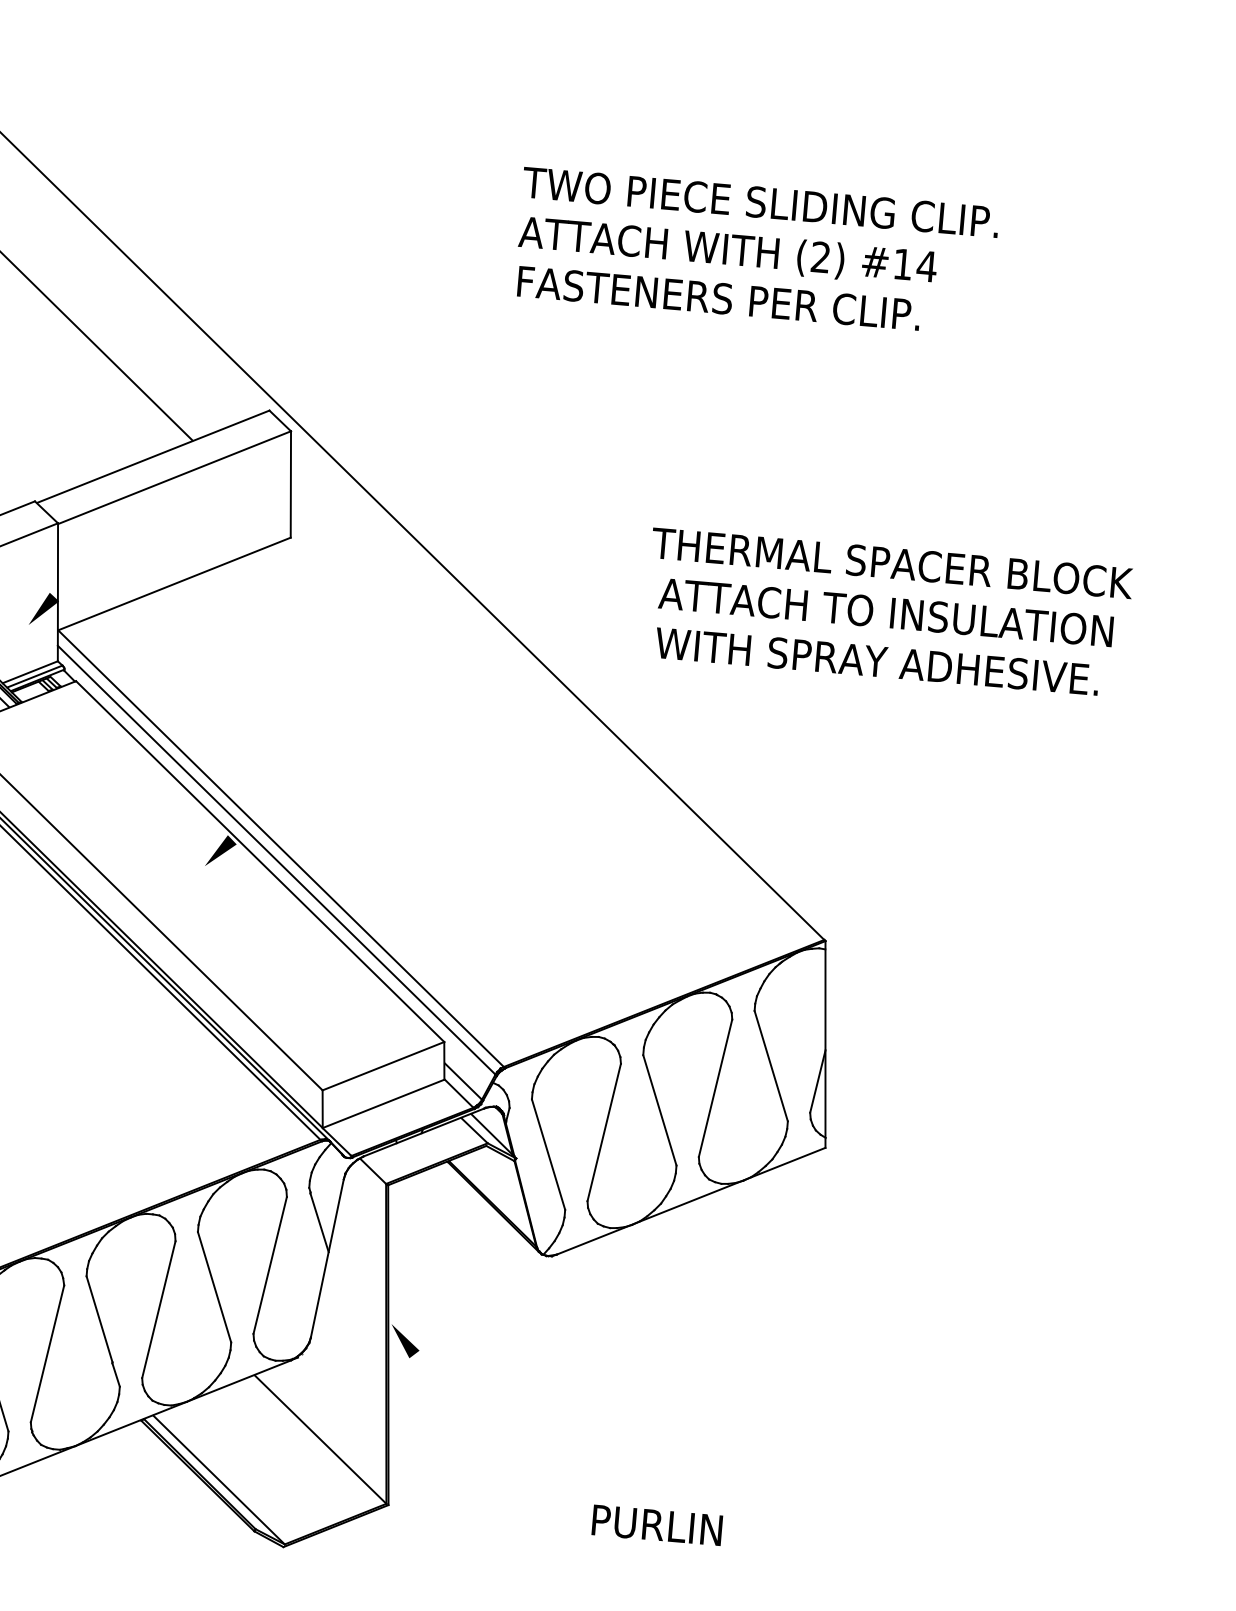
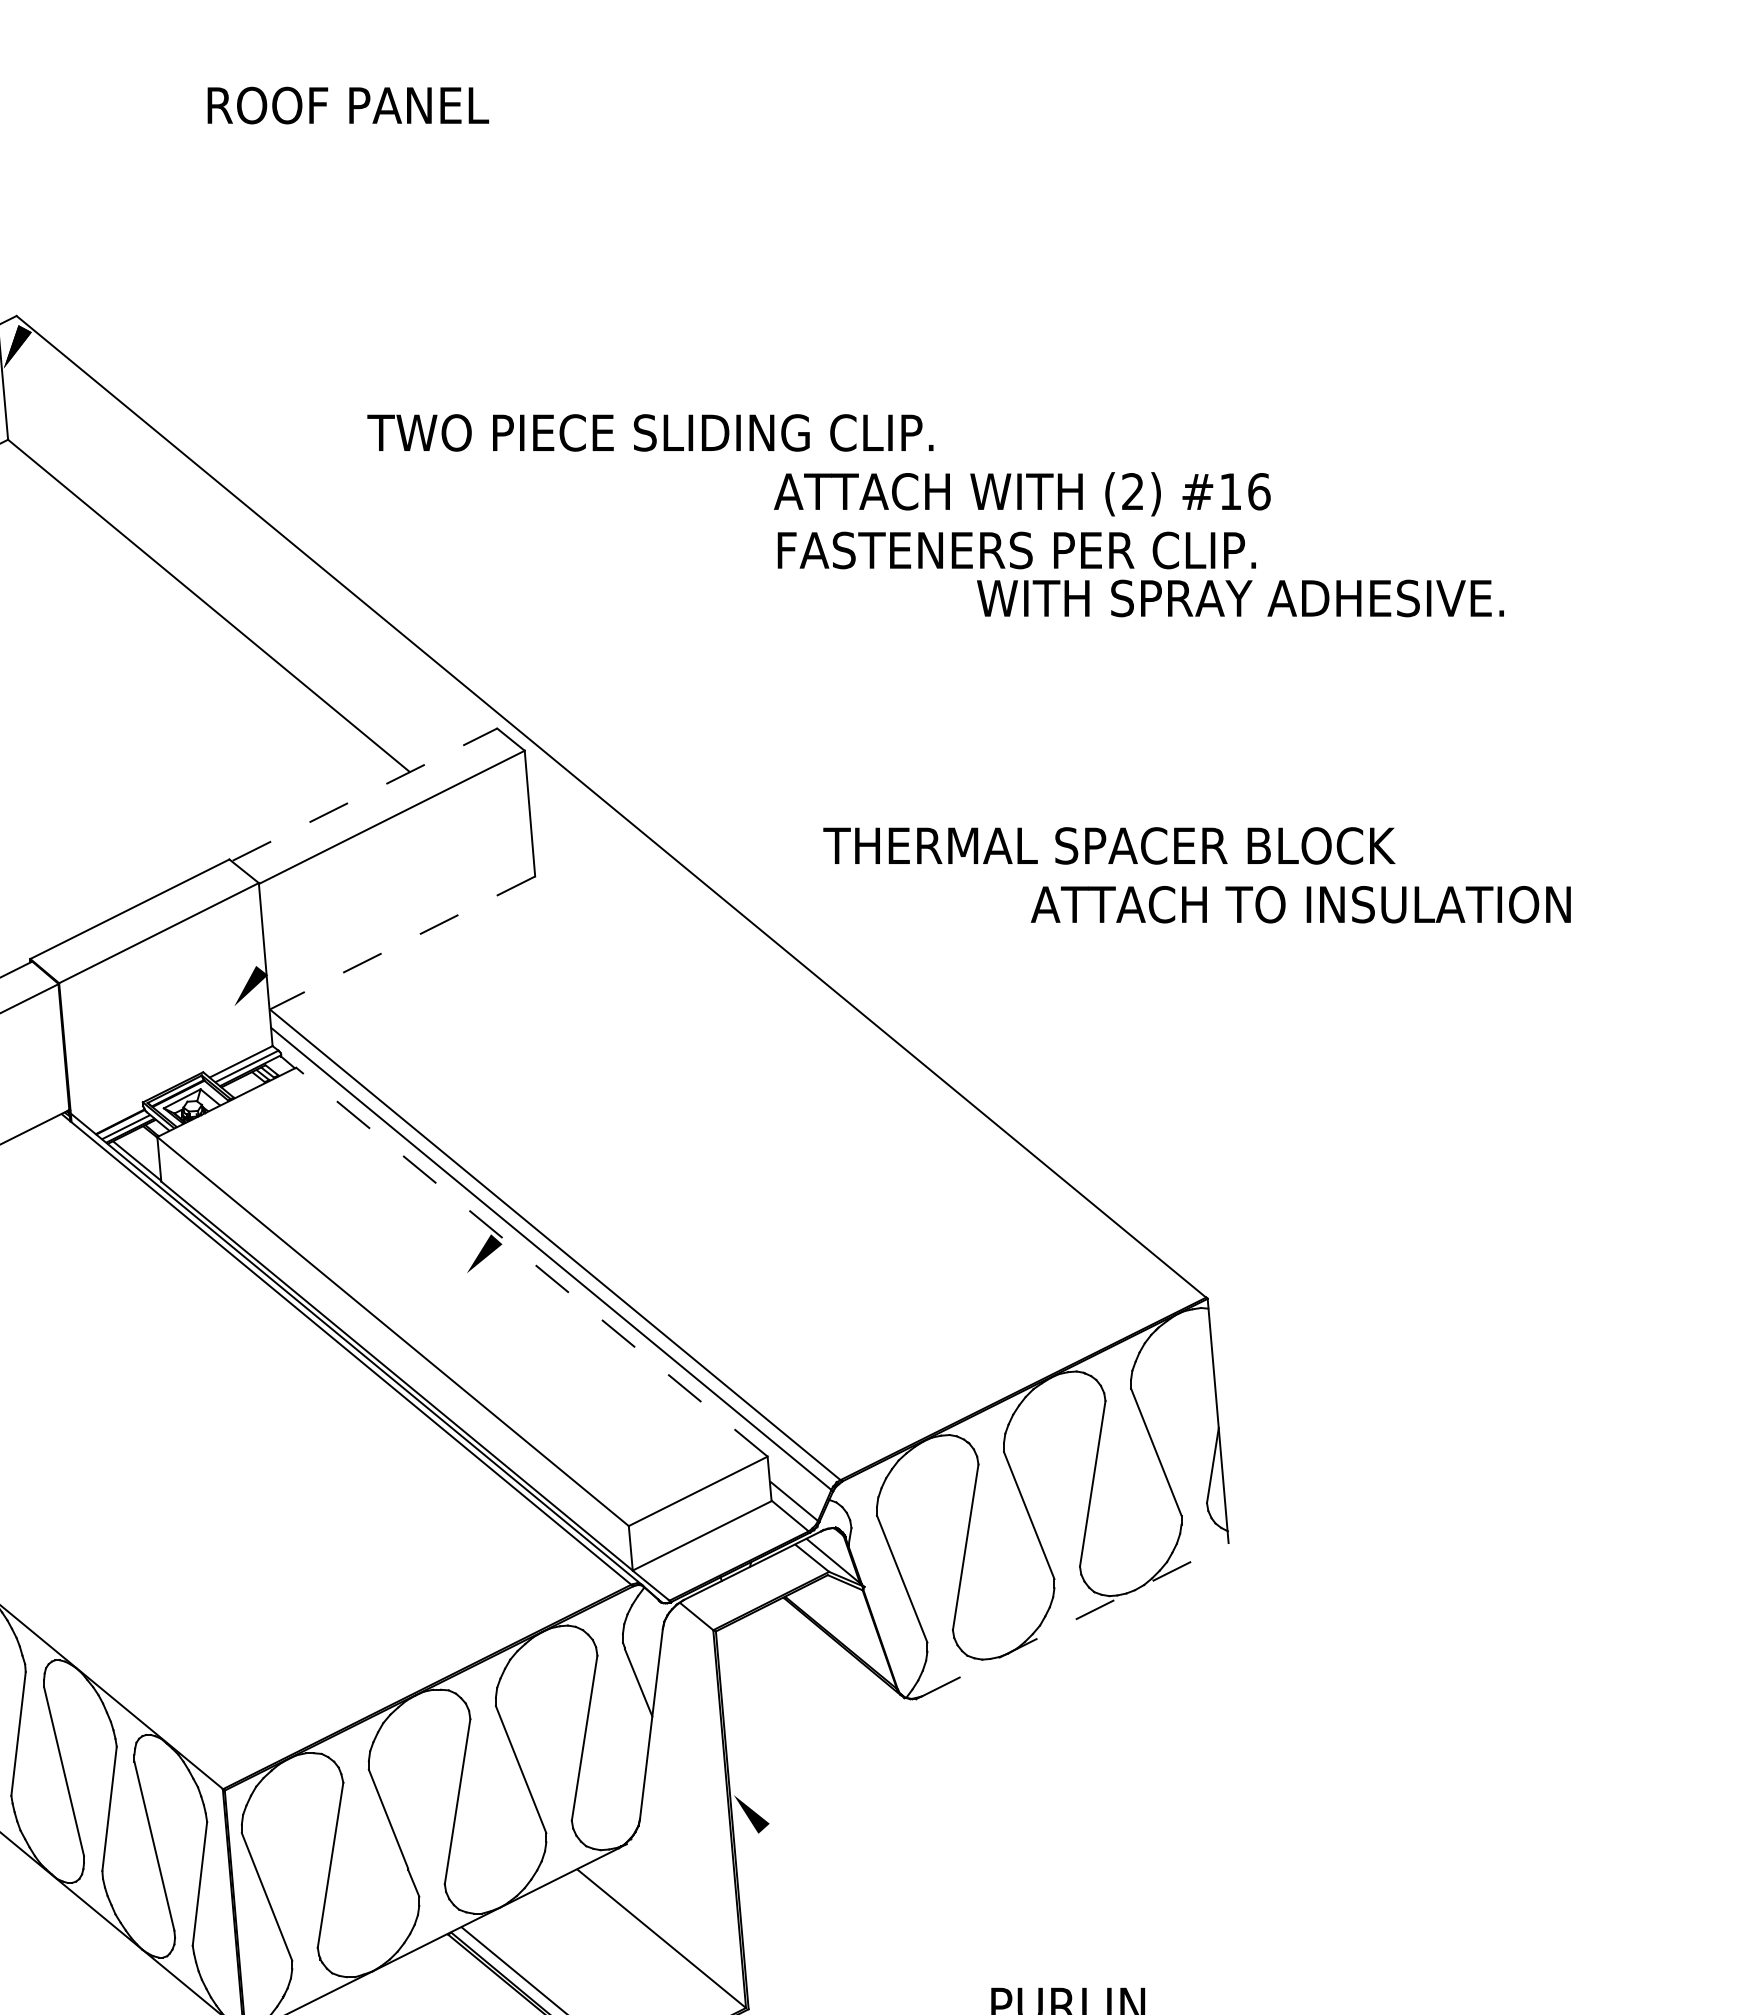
text: (760, 202) -> (650, 432), moved
text: (927, 266) -> (1259, 491), #14 -> #16
line: (153, 456) -> (364, 794), solid -> dashed
text: (892, 563) -> (1109, 845), moved
line: (174, 584) -> (402, 943), solid -> dashed
text: (885, 612) -> (1300, 904), moved
text: (877, 661) -> (1240, 598), moved
line: (259, 861) -> (531, 1262), solid -> dashed
line: (691, 1201) -> (1075, 1619), solid -> dashed

